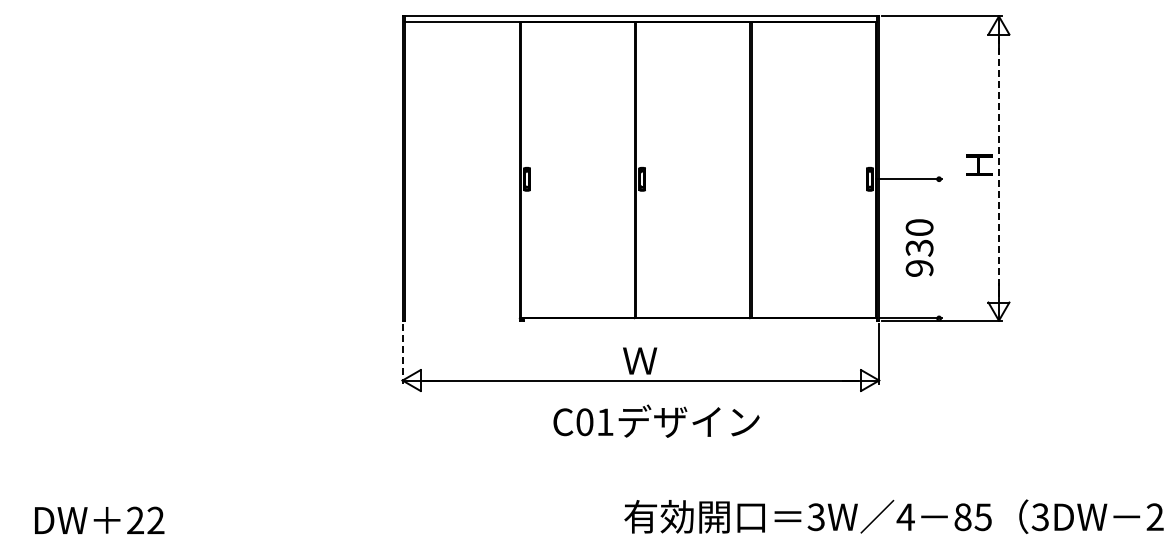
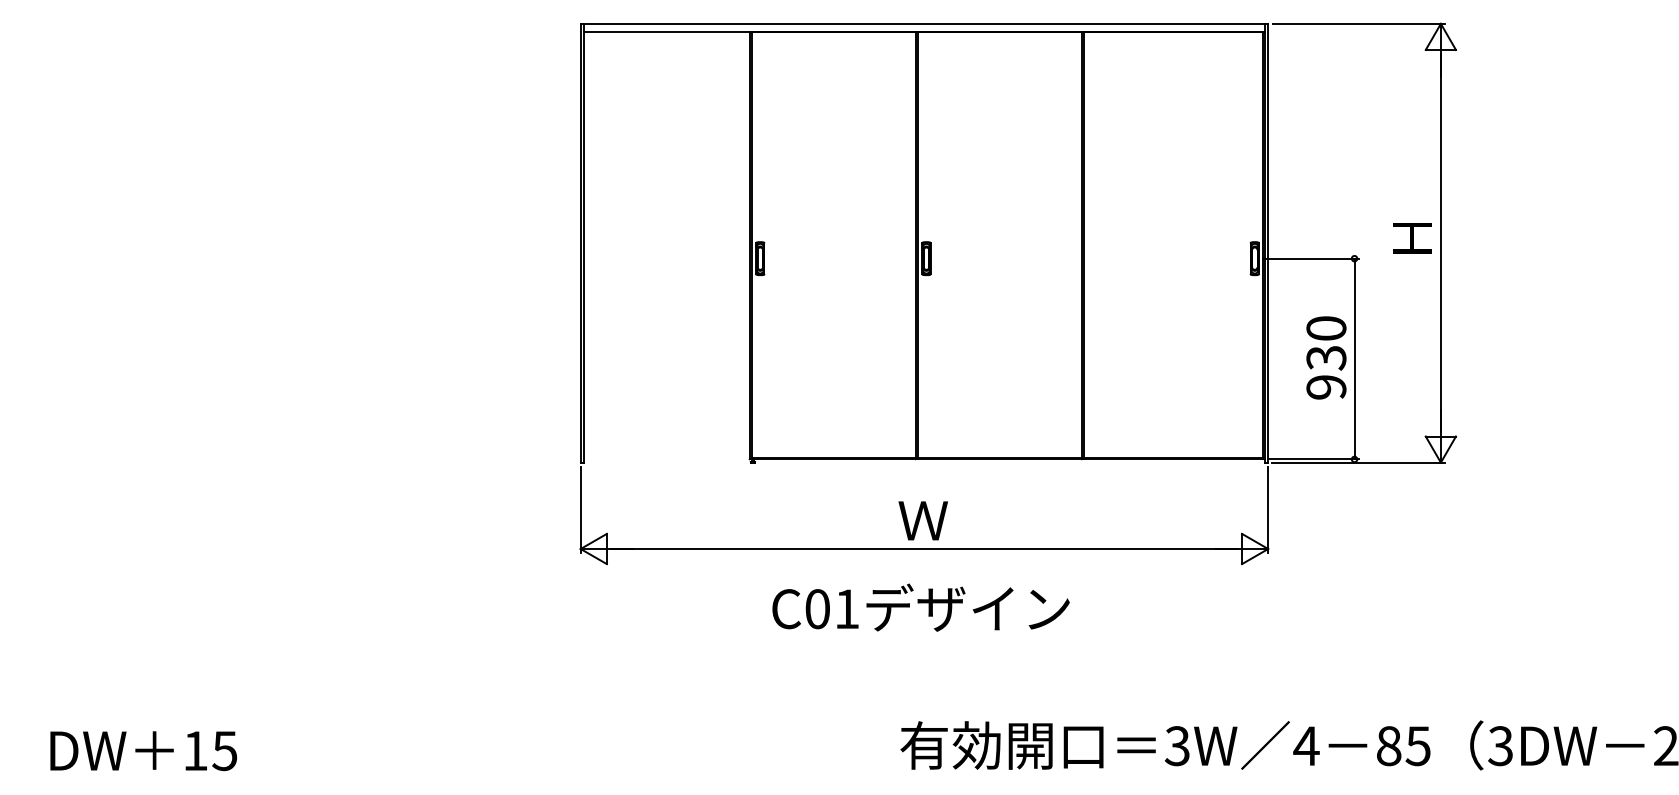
line: (998, 169) -> (1440, 244), dashed -> solid
line: (939, 248) -> (1355, 358), added
line: (402, 353) -> (580, 509), dashed -> solid
text: (656, 420) -> (920, 606), moved
text: (145, 520) -> (209, 750), 22 -> 15

